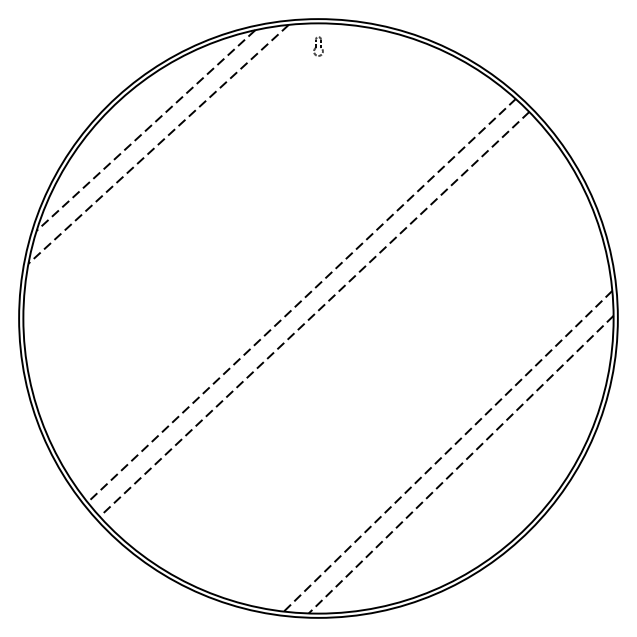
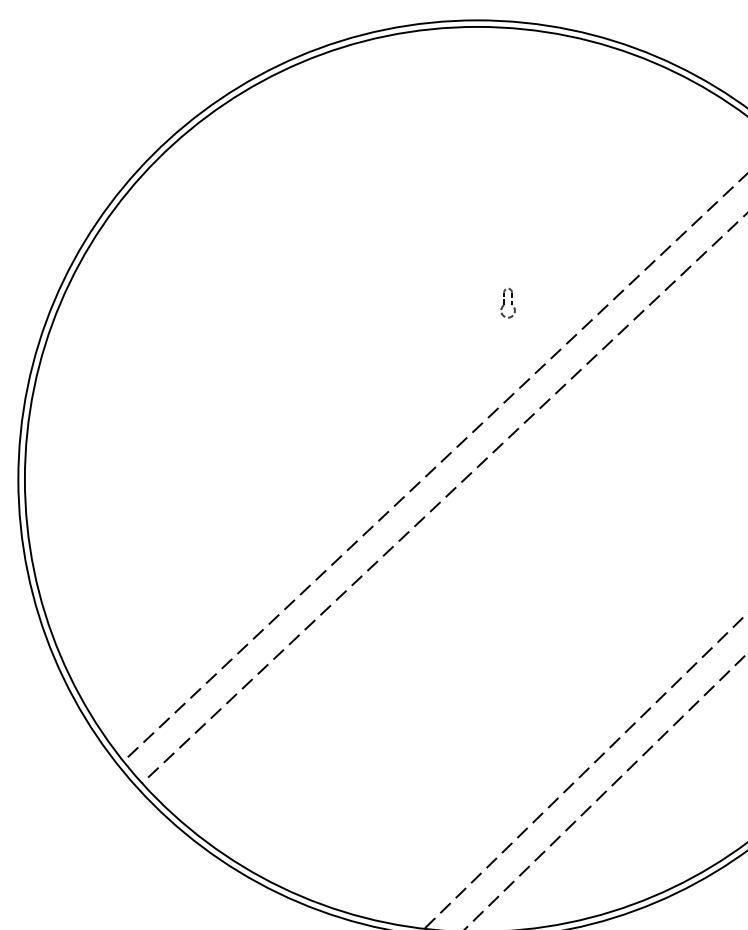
part: (318, 46) -> (508, 303), moved
line: (145, 130) -> (212, 191), removed
line: (158, 143) -> (232, 211), removed

